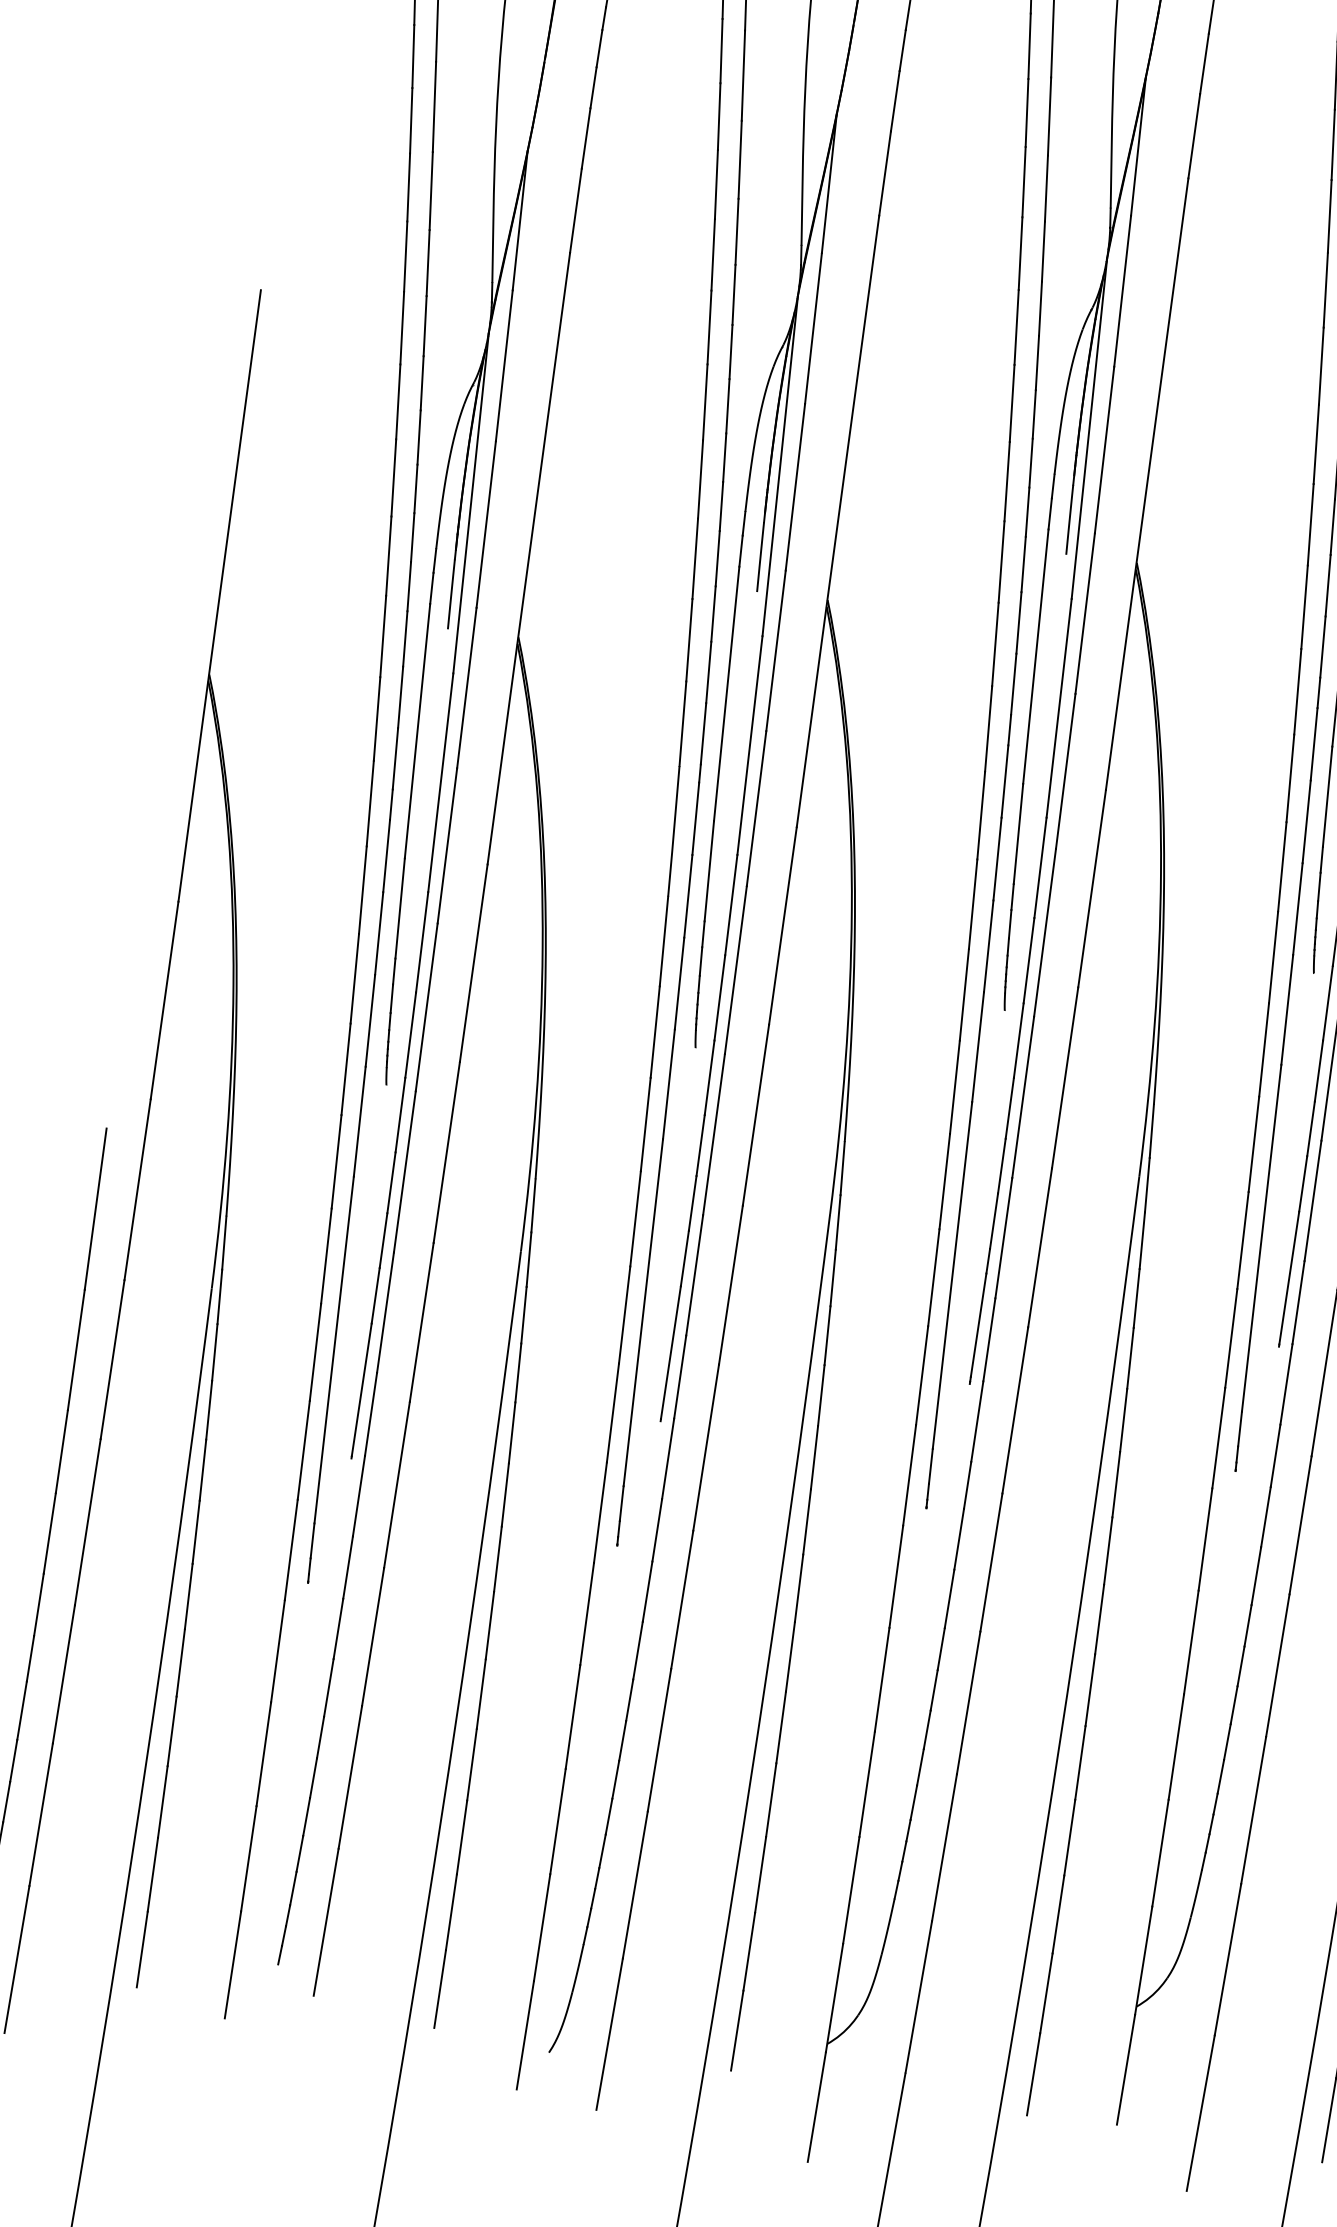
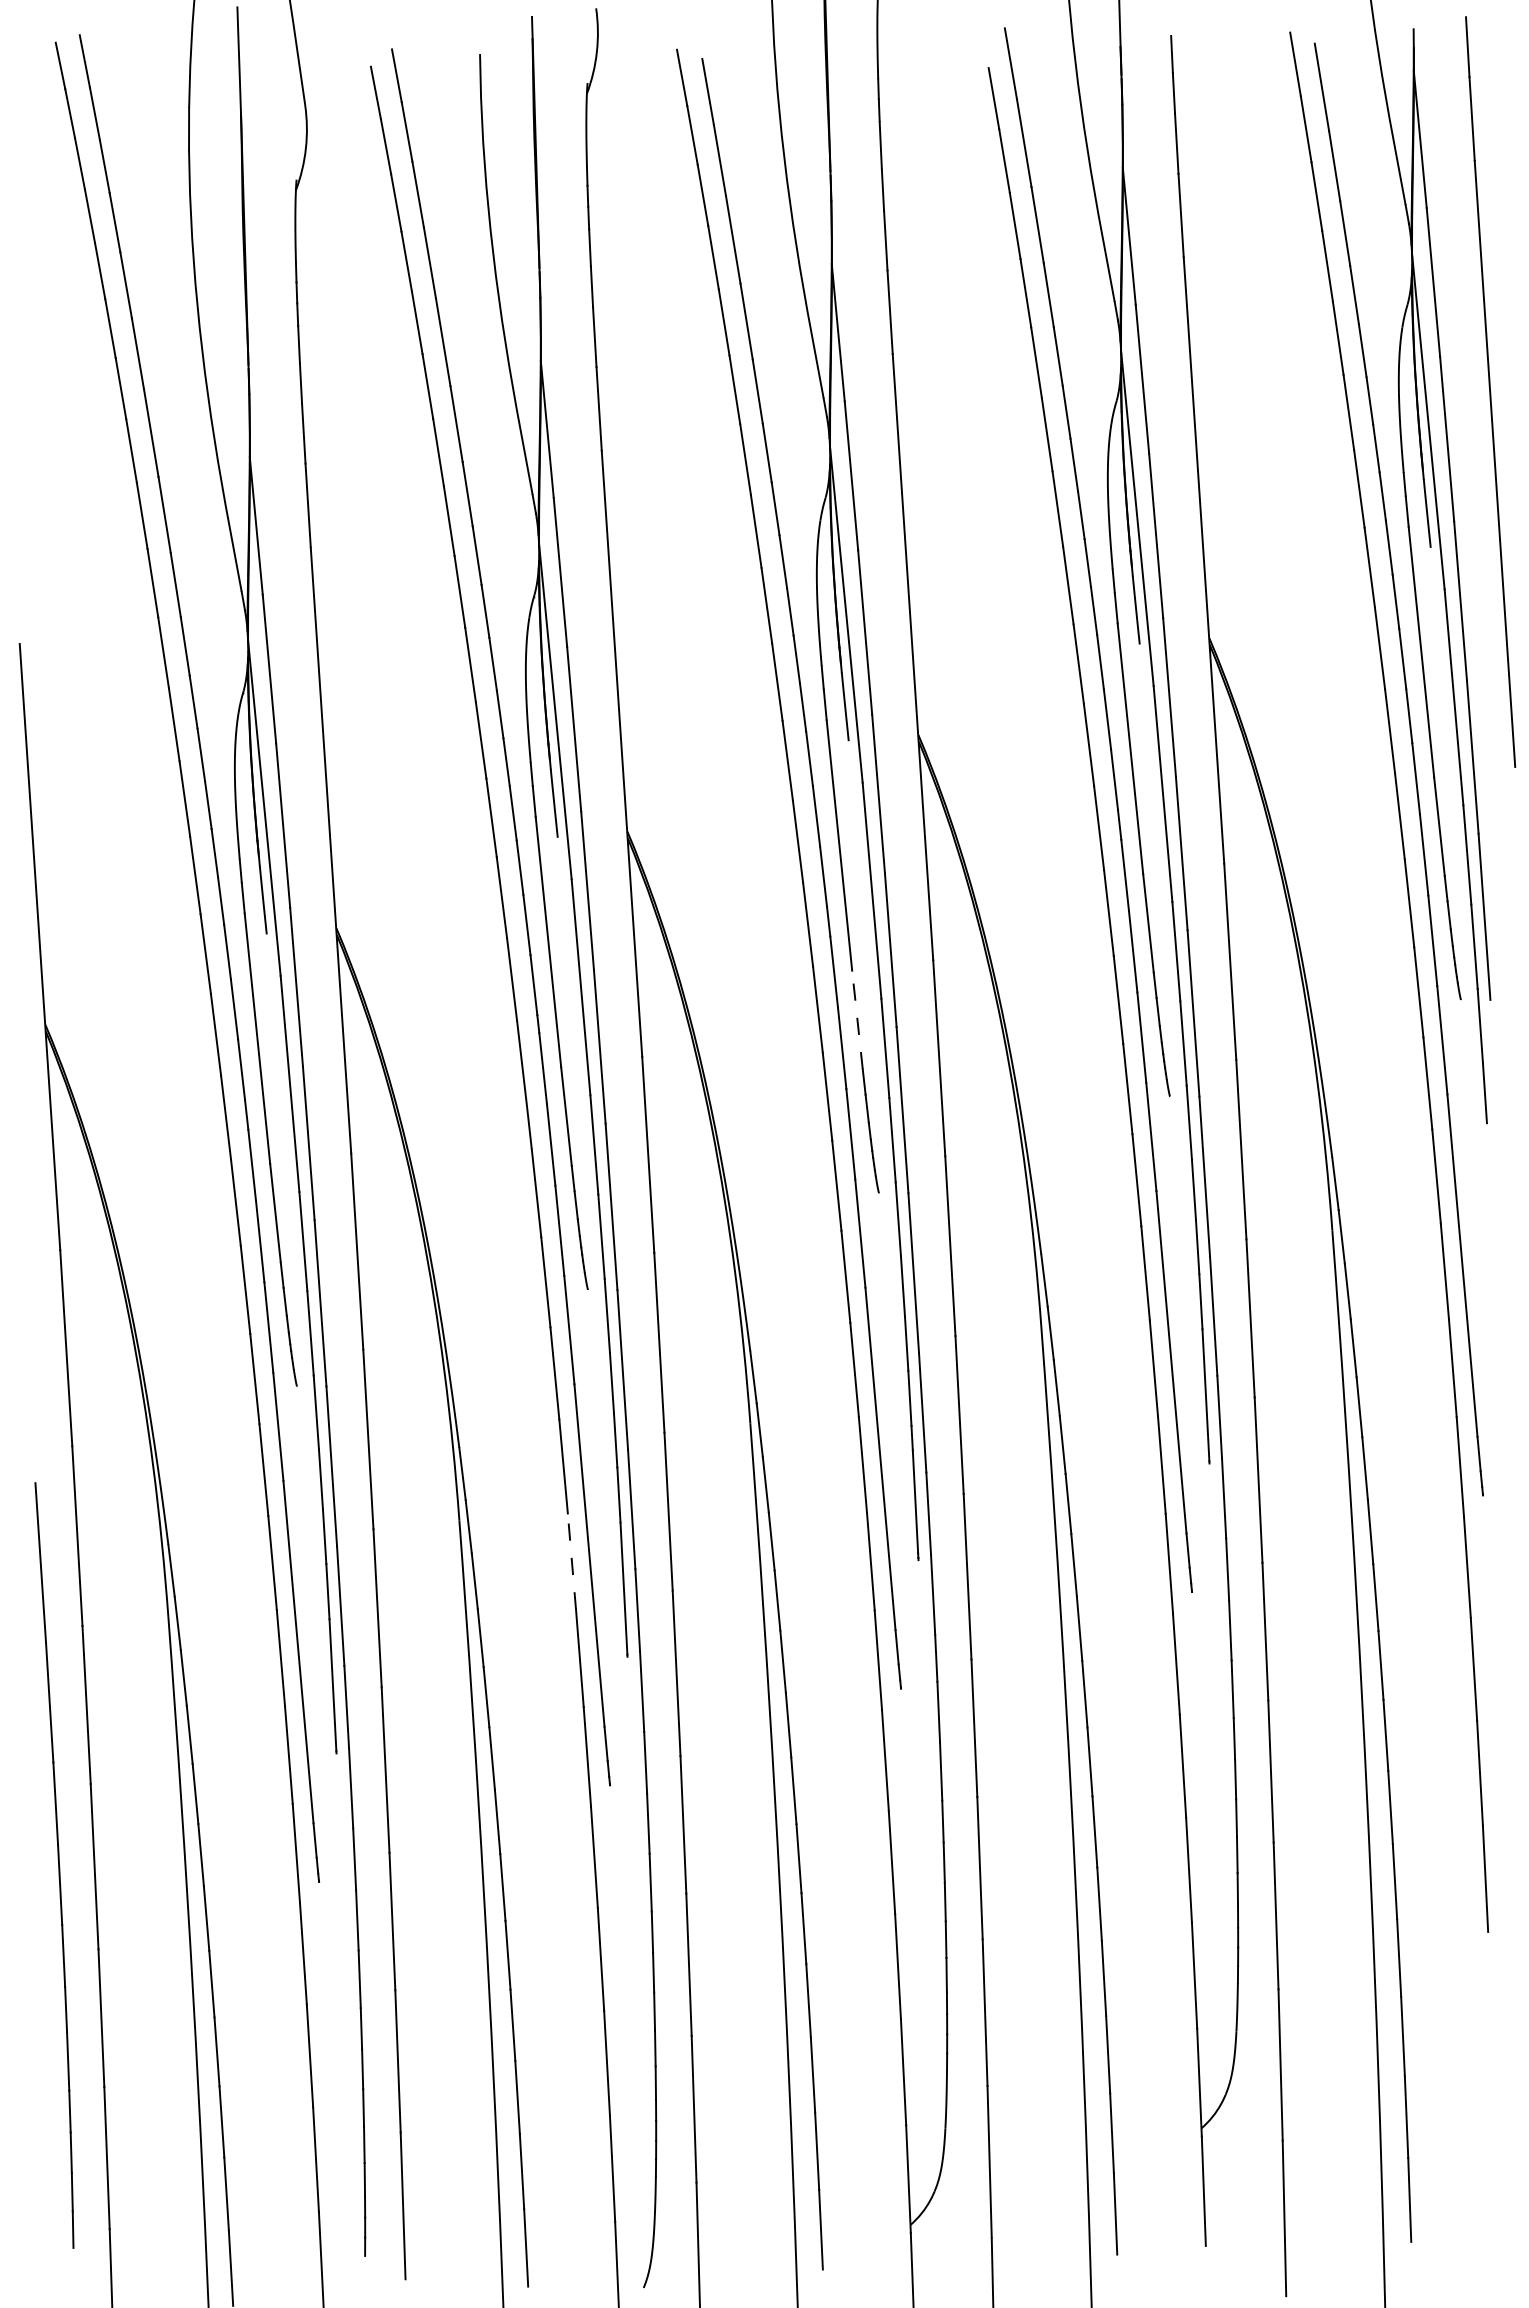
line: (1018, 833) -> (857, 1019), solid -> dashed
line: (624, 1314) -> (571, 1560), solid -> dashed

